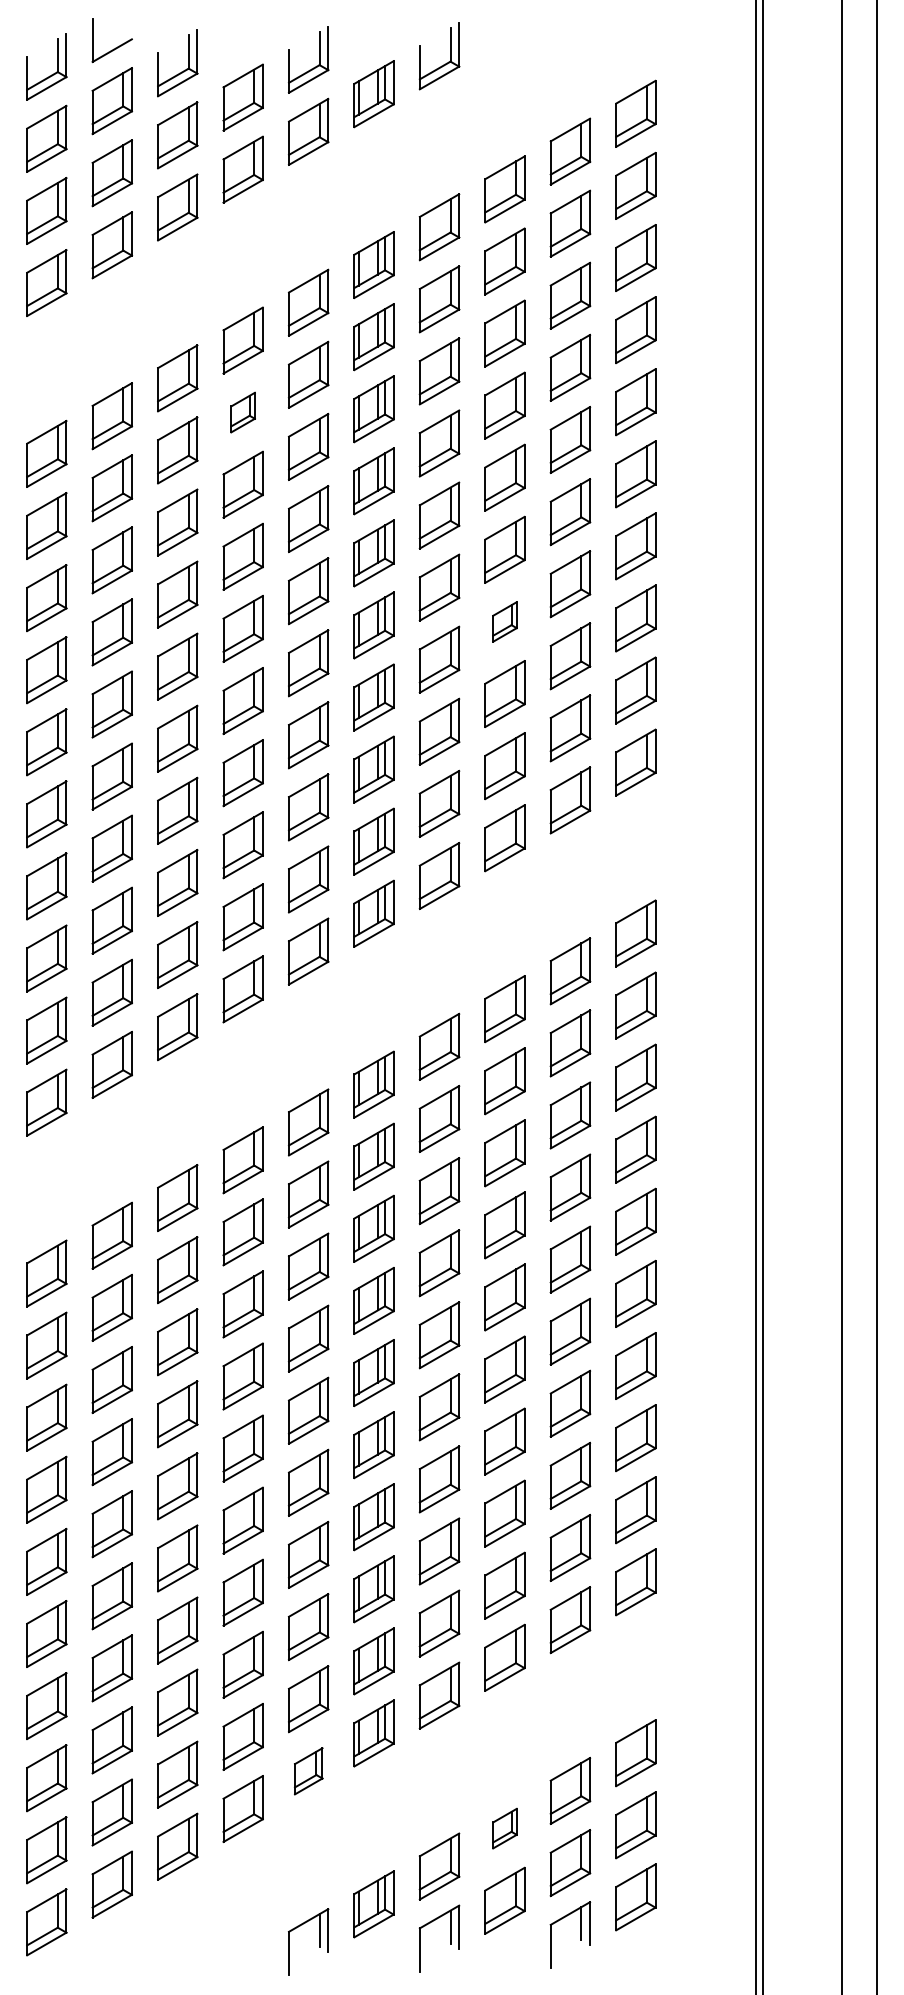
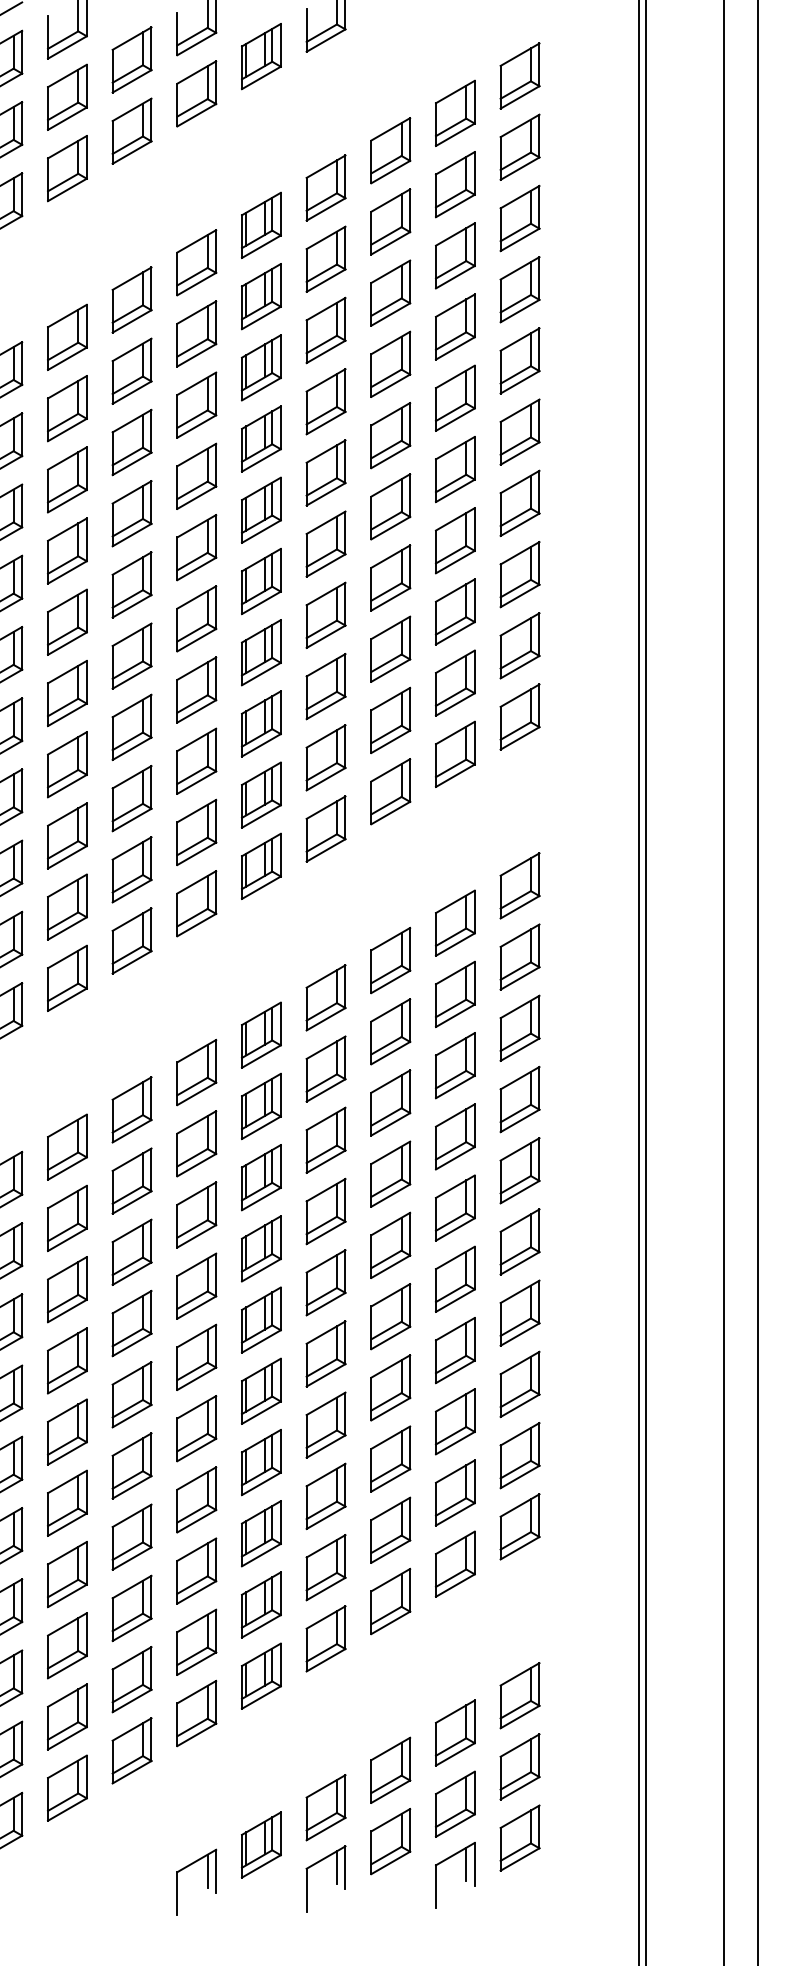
part: (242, 412) -> (131, 371), size x1.67
part: (504, 621) -> (390, 577), size x1.67
part: (308, 1771) -> (196, 1713), size x1.43
part: (504, 1828) -> (390, 1770), size x1.67

